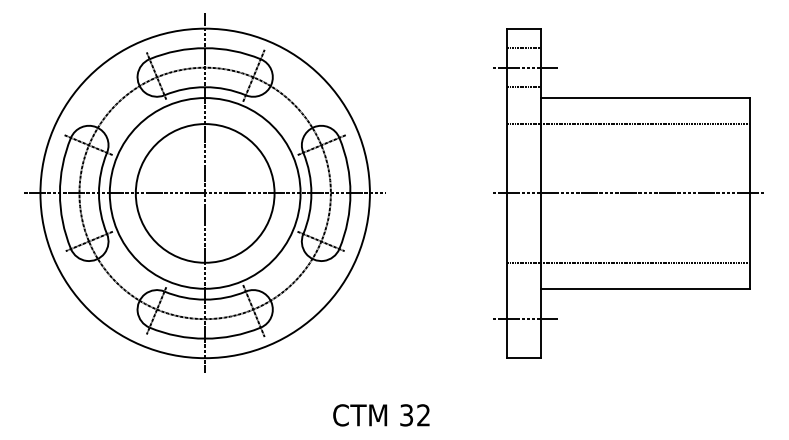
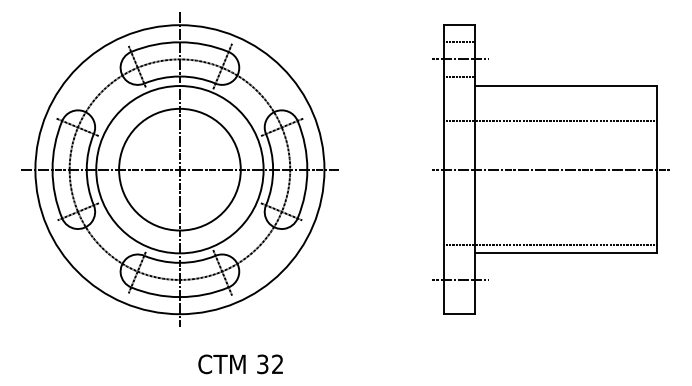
line: (627, 124) -> (550, 121), moved
line: (627, 262) -> (550, 244), moved
text: (381, 415) -> (240, 364), moved

